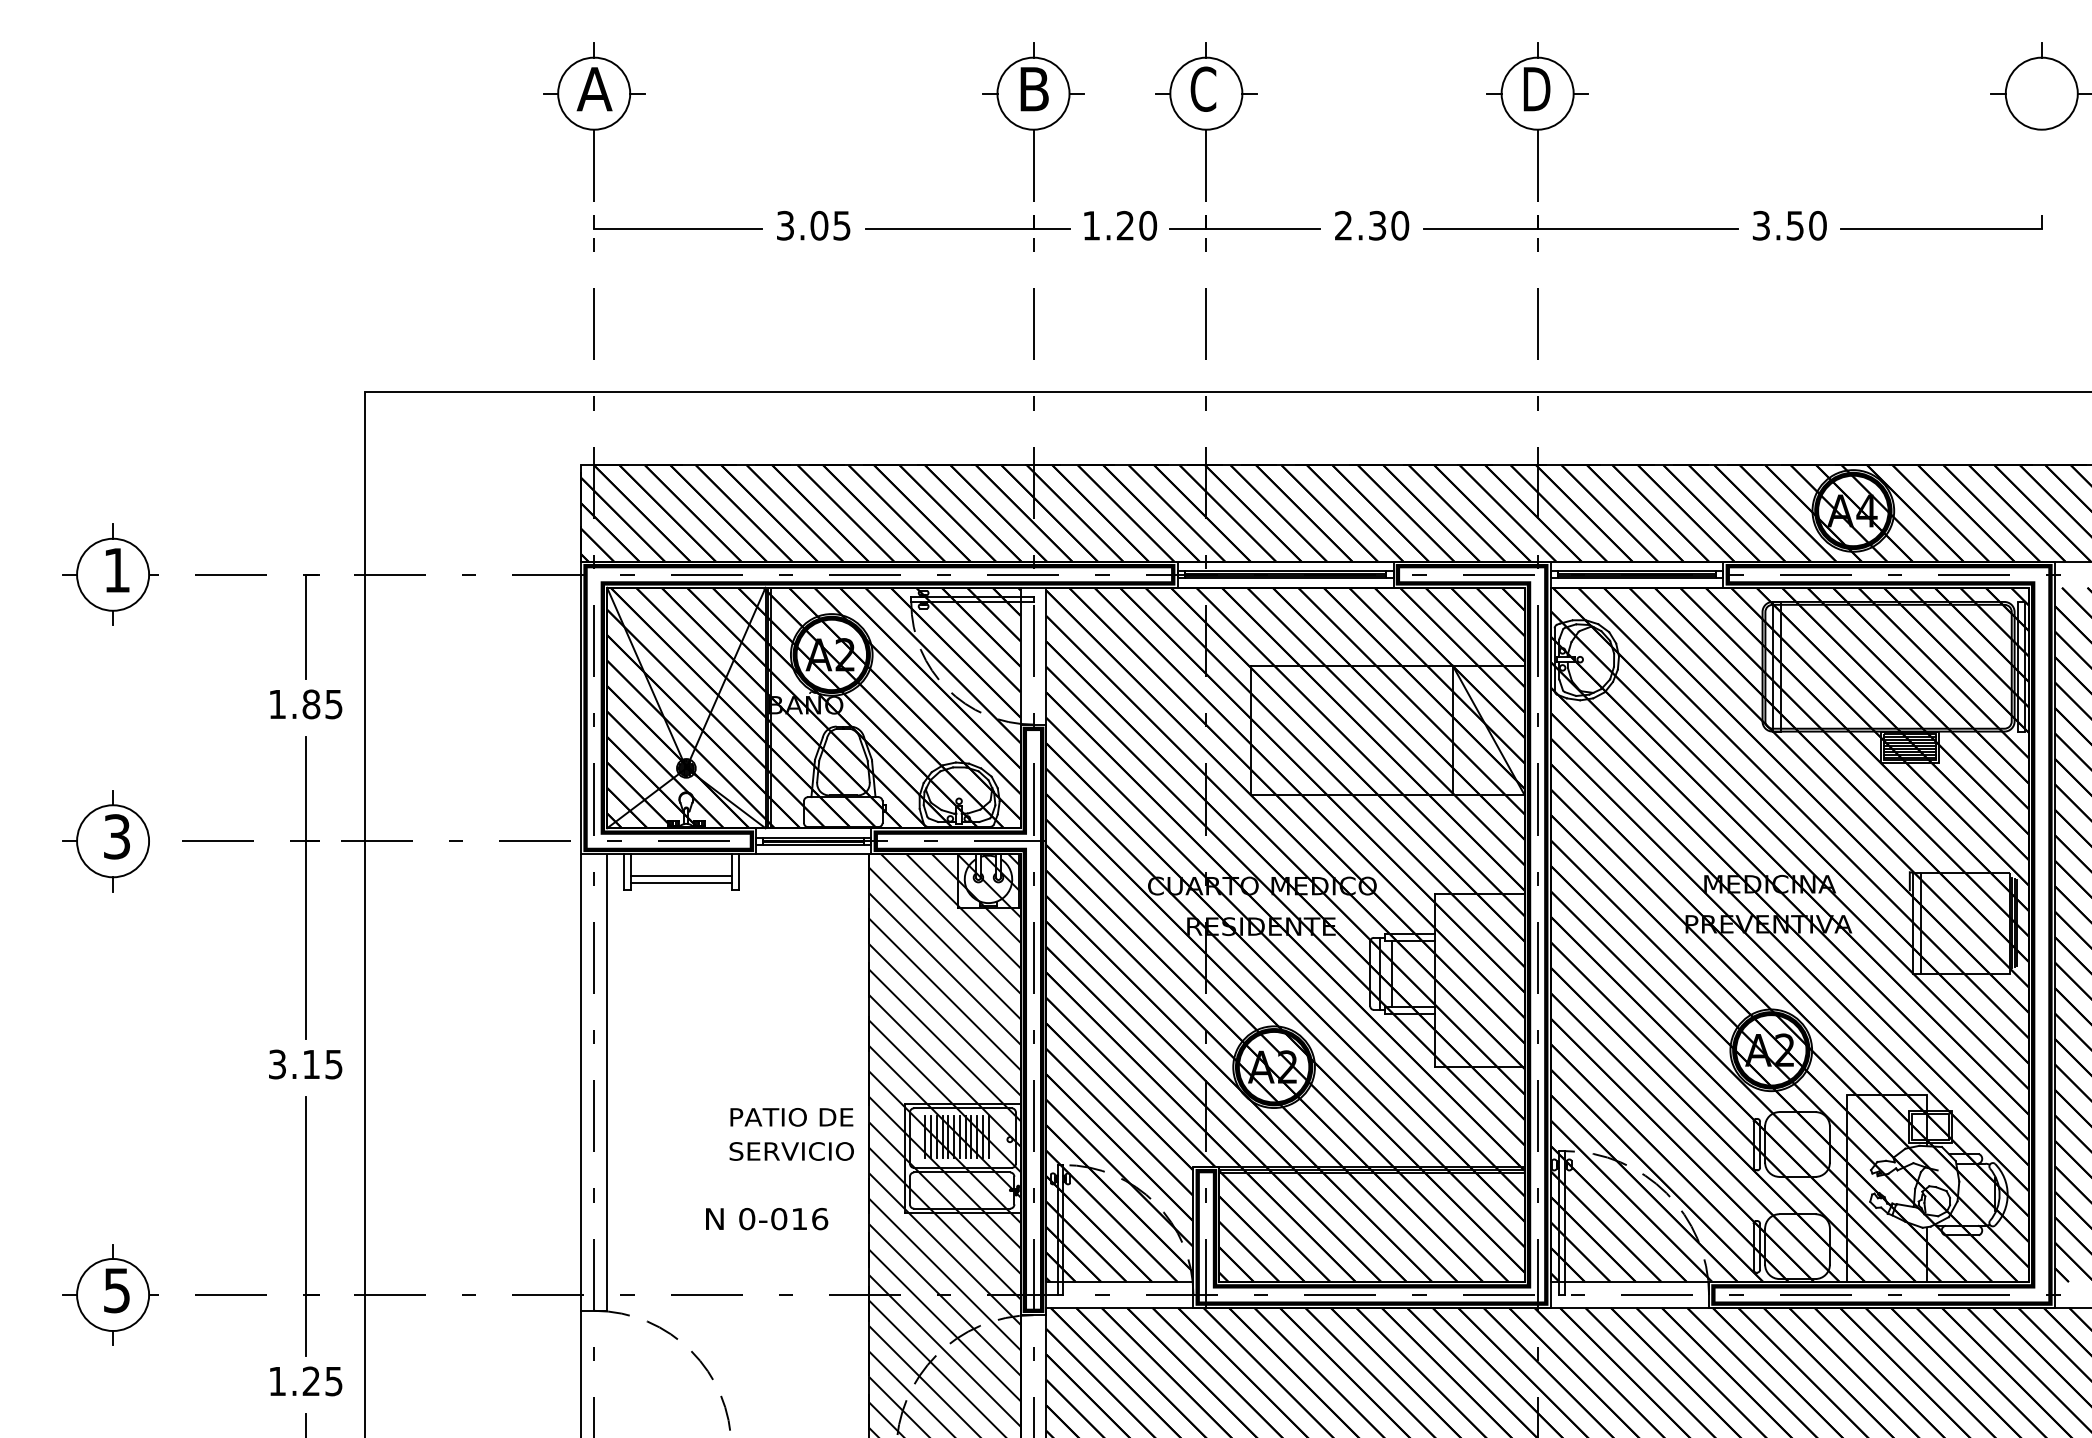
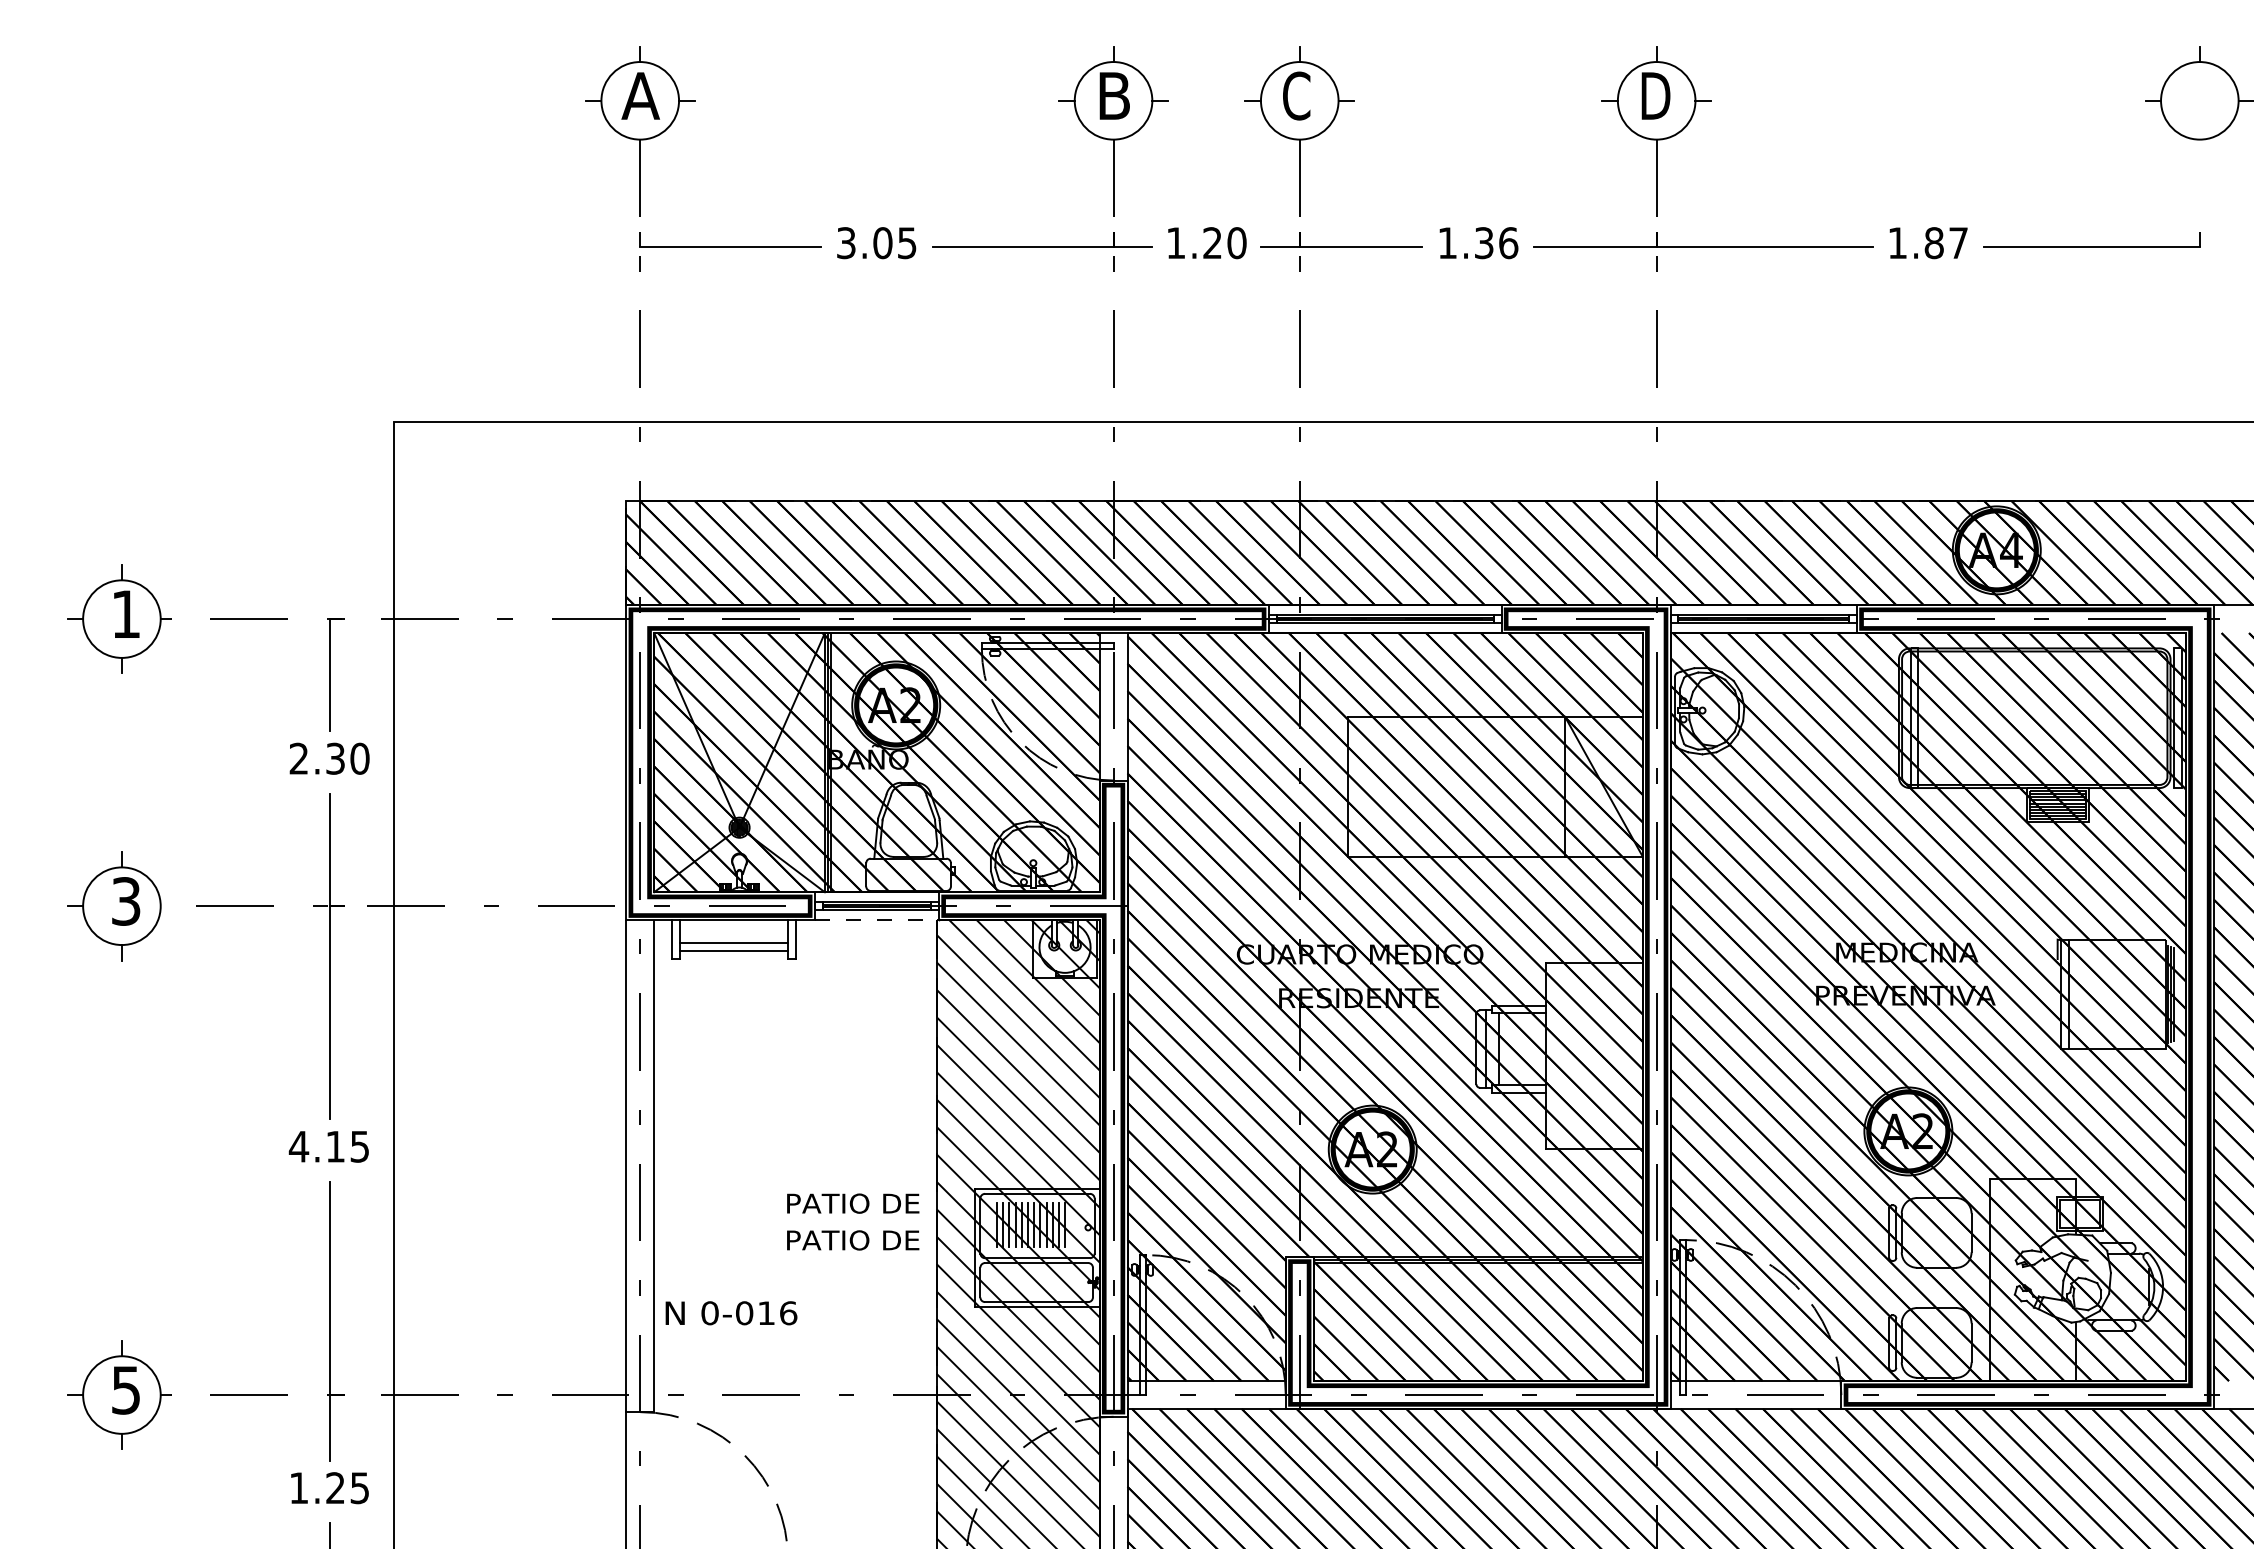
text: (1372, 225) -> (1478, 242), 2.30 -> 1.36
text: (1789, 226) -> (1928, 243), 3.50 -> 1.87
text: (305, 704) -> (329, 758), 1.85 -> 2.30
line: (814, 854) -> (877, 920), solid -> dashed
text: (276, 1064) -> (298, 1146), 3.15 -> 4.15
text: (792, 1151) -> (853, 1240), SERVICIO -> PATIO DE
text: (767, 1219) -> (731, 1313), moved

